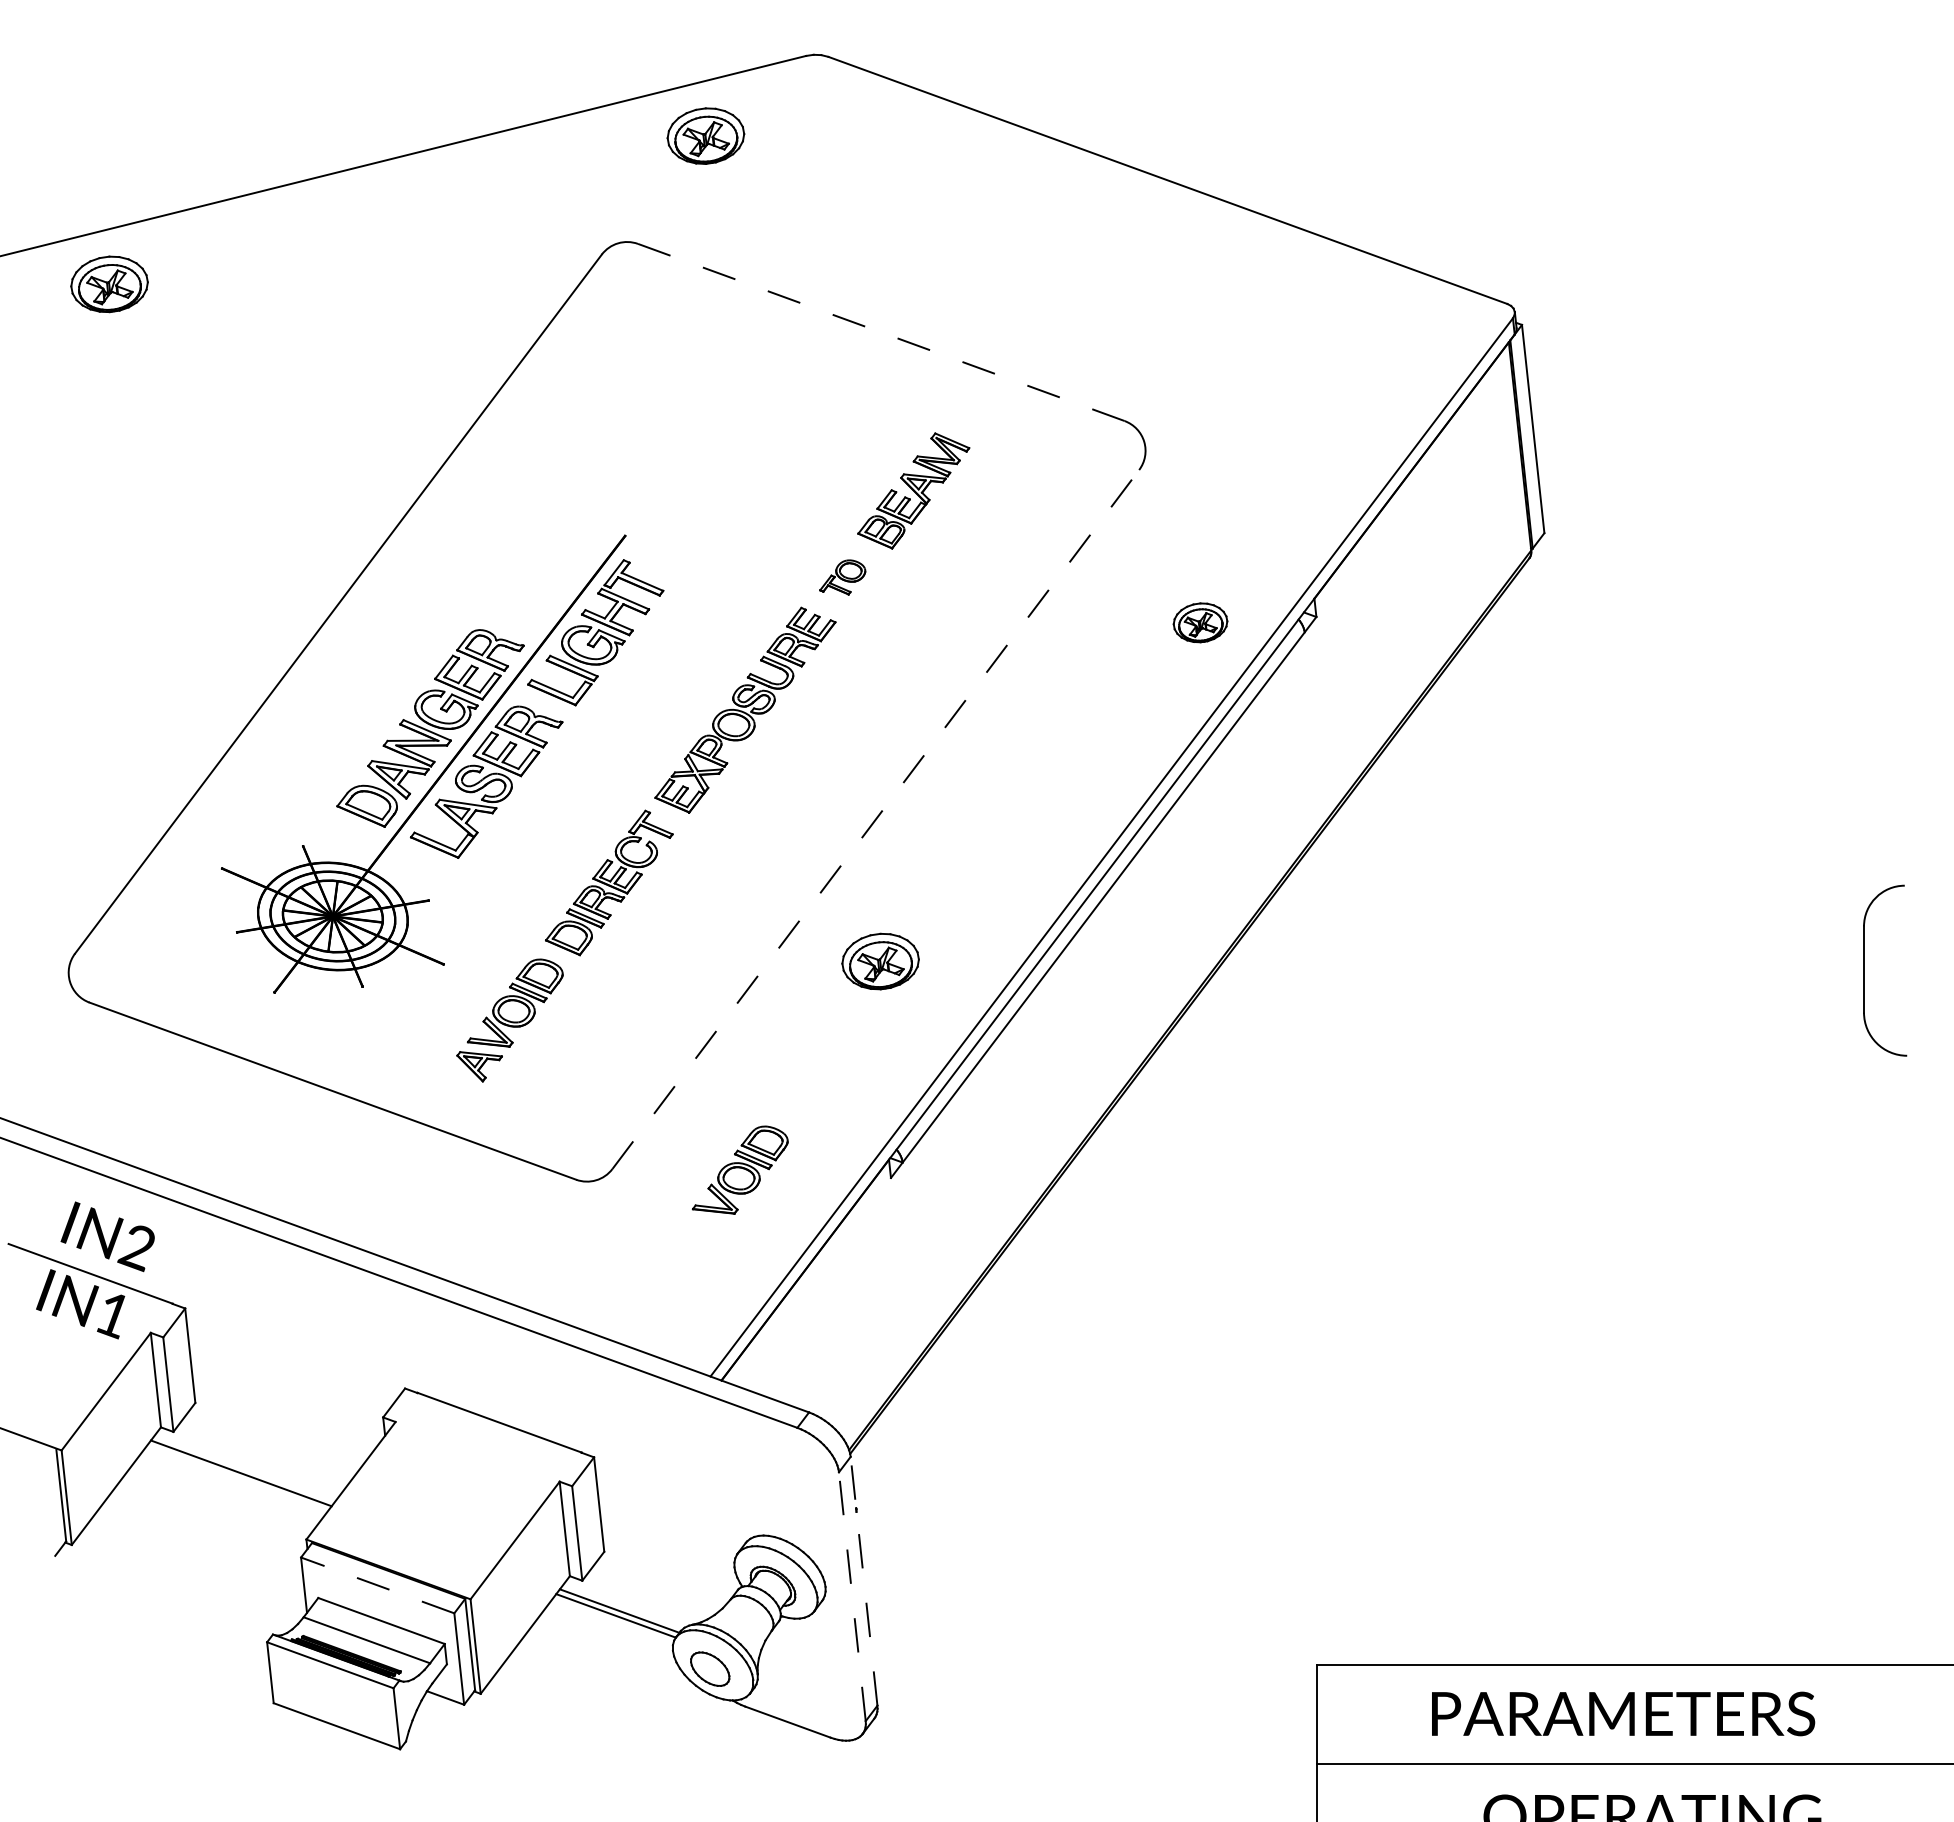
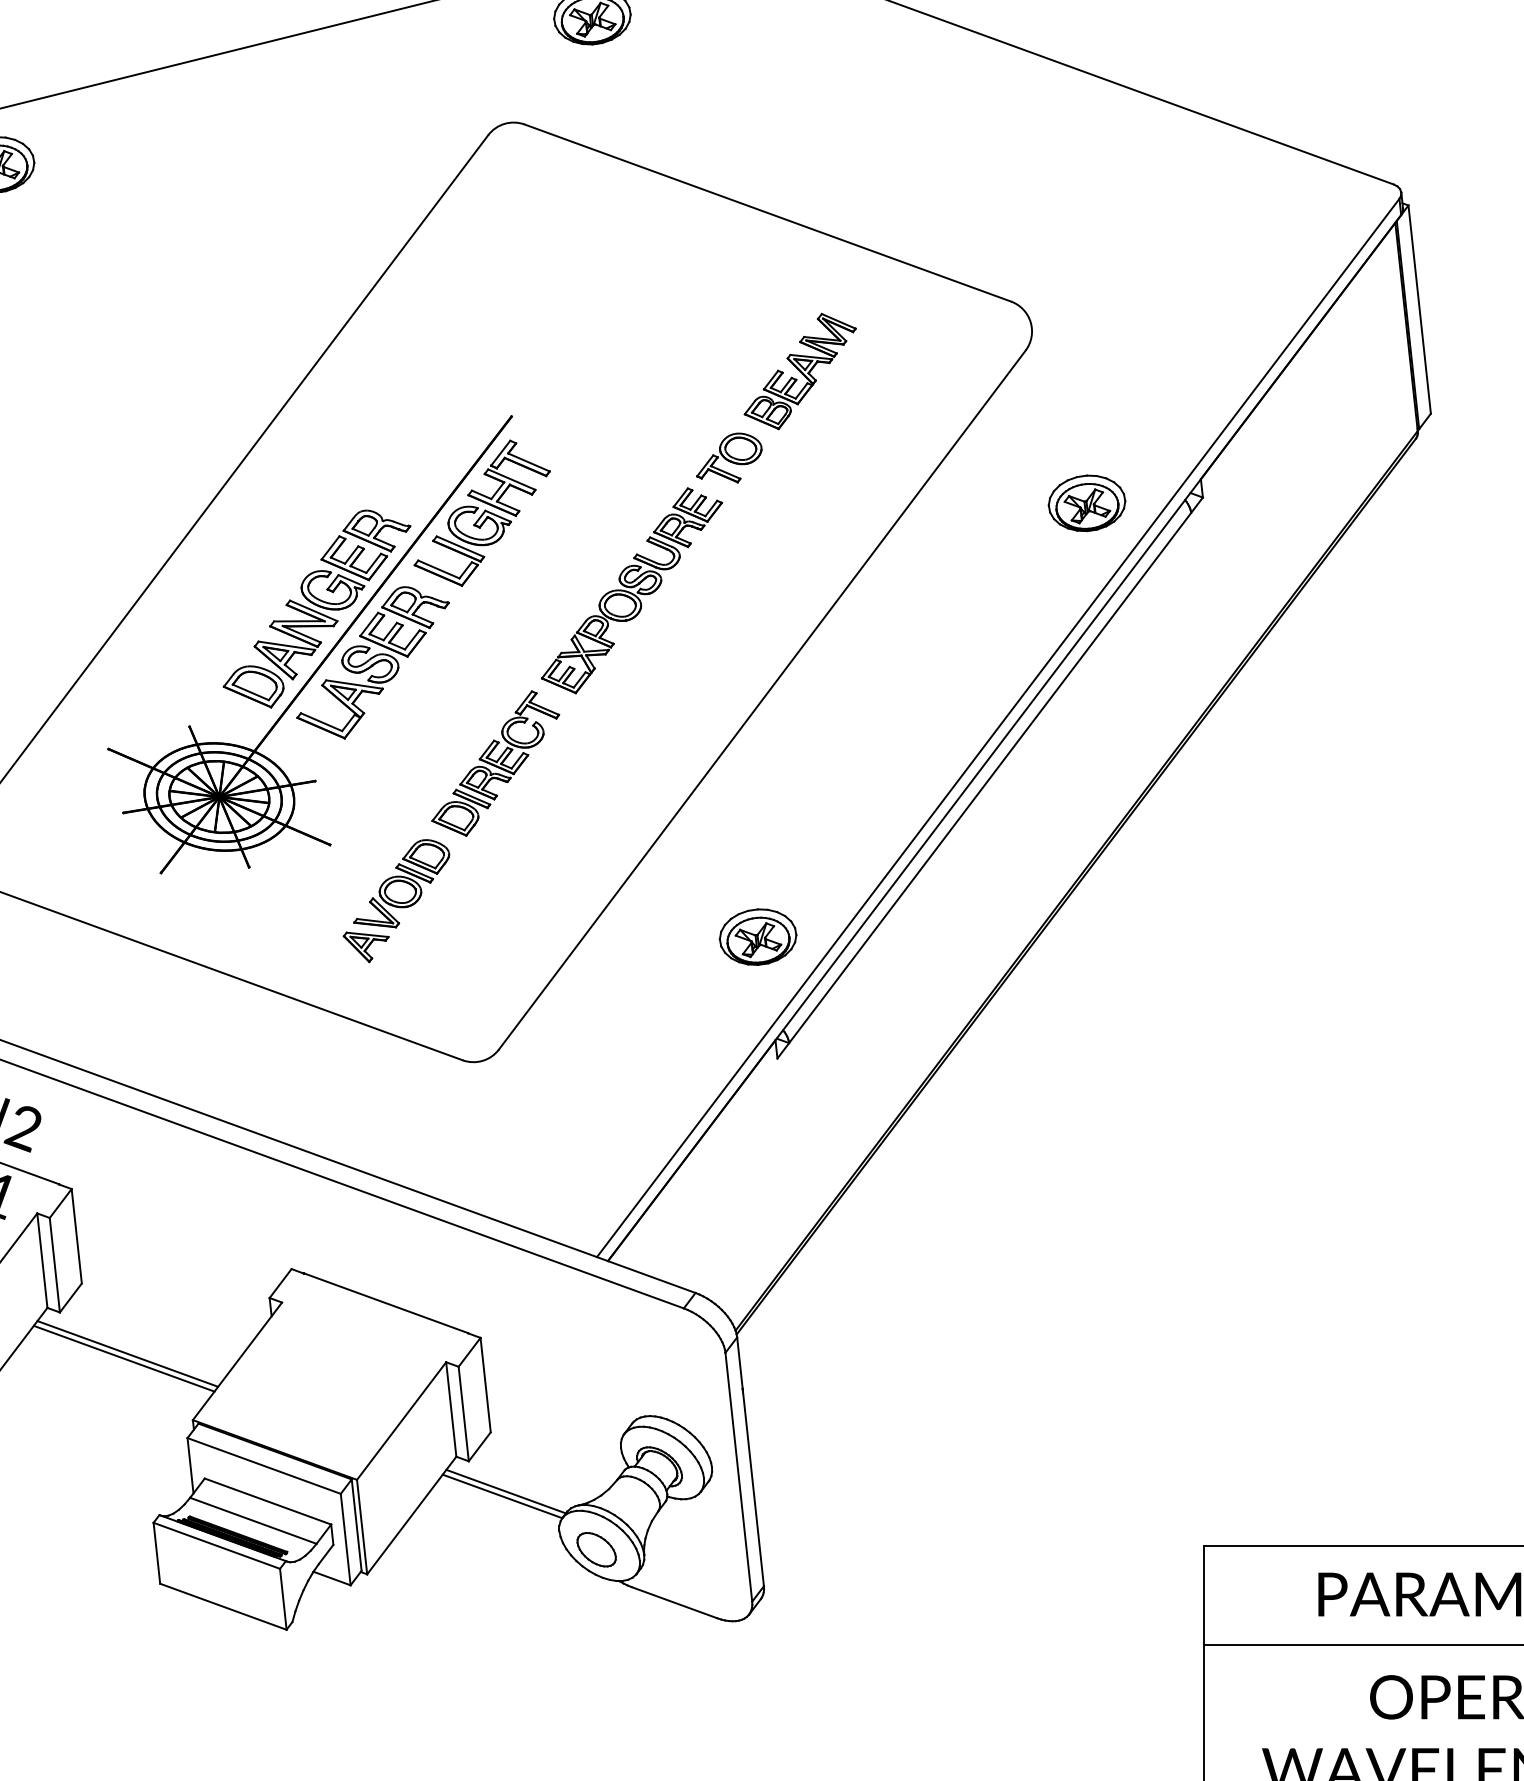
line: (881, 332) -> (767, 213), dashed -> solid
part: (842, 577) -> (728, 458), size x1.43
part: (1200, 622) -> (1086, 503), size x1.43
line: (875, 819) -> (761, 700), dashed -> solid
part: (880, 961) -> (757, 937), moved
part: (739, 1169) -> (625, 1050), removed
line: (237, 1478) -> (123, 1359), added
line: (864, 1580) -> (750, 1461), dashed -> solid
line: (377, 1585) -> (263, 1466), dashed -> solid
line: (852, 1596) -> (738, 1477), dashed -> solid

